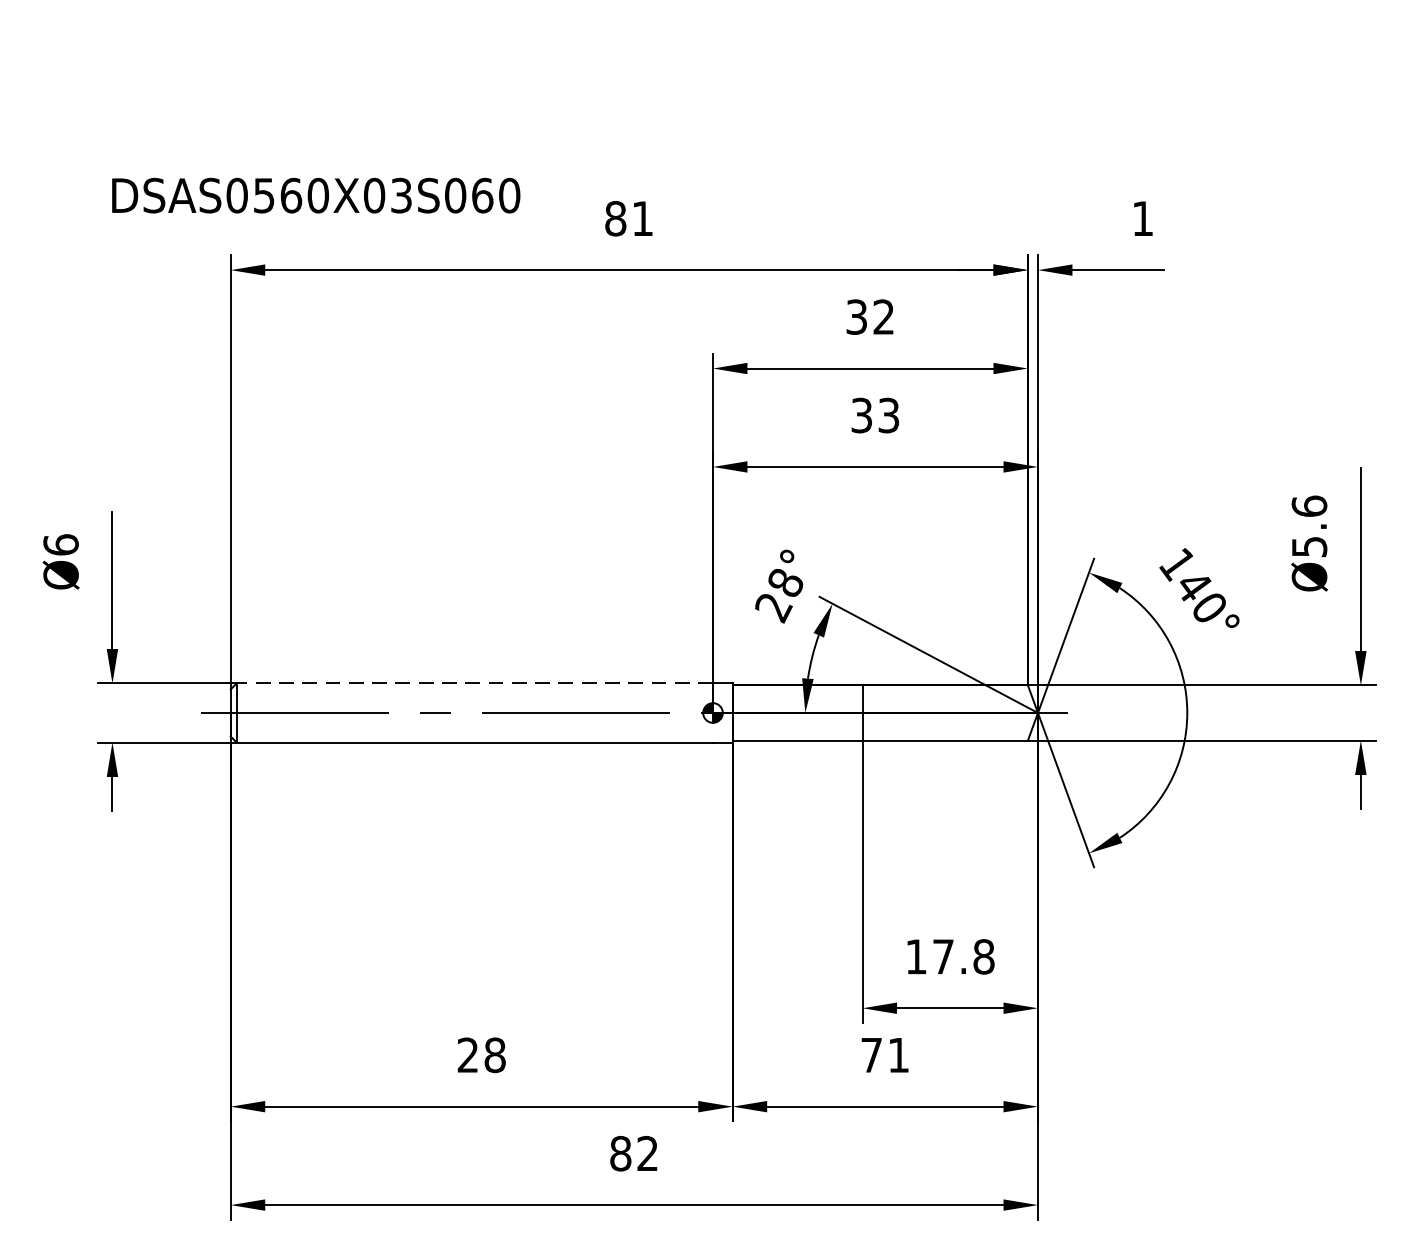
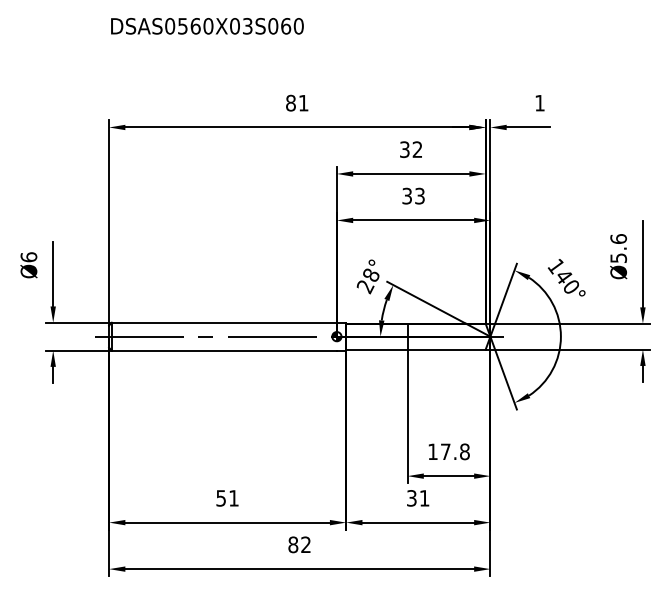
text: (316, 196) -> (207, 26), moved
line: (475, 682) -> (224, 322), dashed -> solid
text: (481, 1055) -> (227, 498), 28 -> 51
text: (870, 1055) -> (411, 498), 71 -> 31

